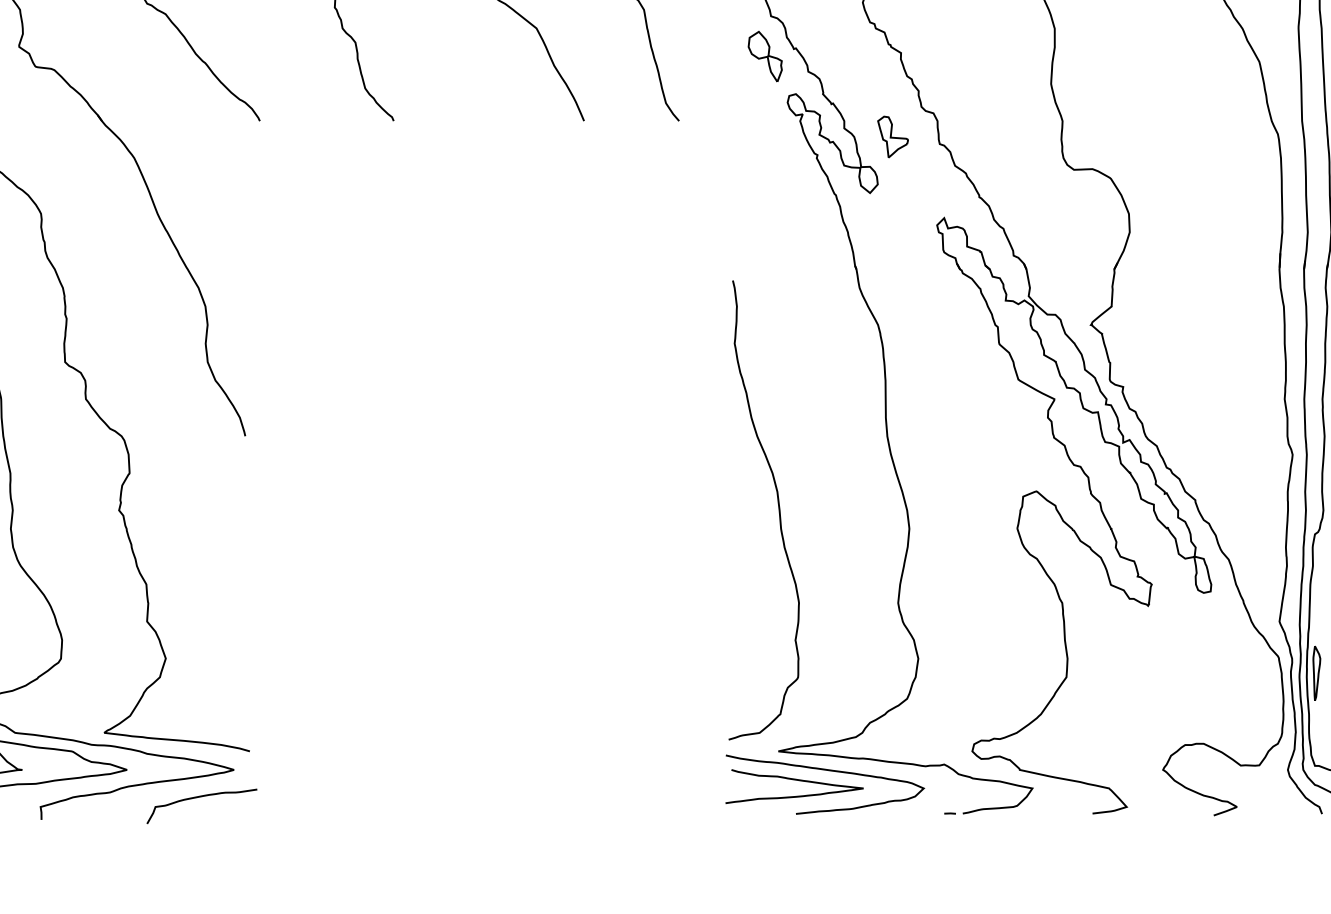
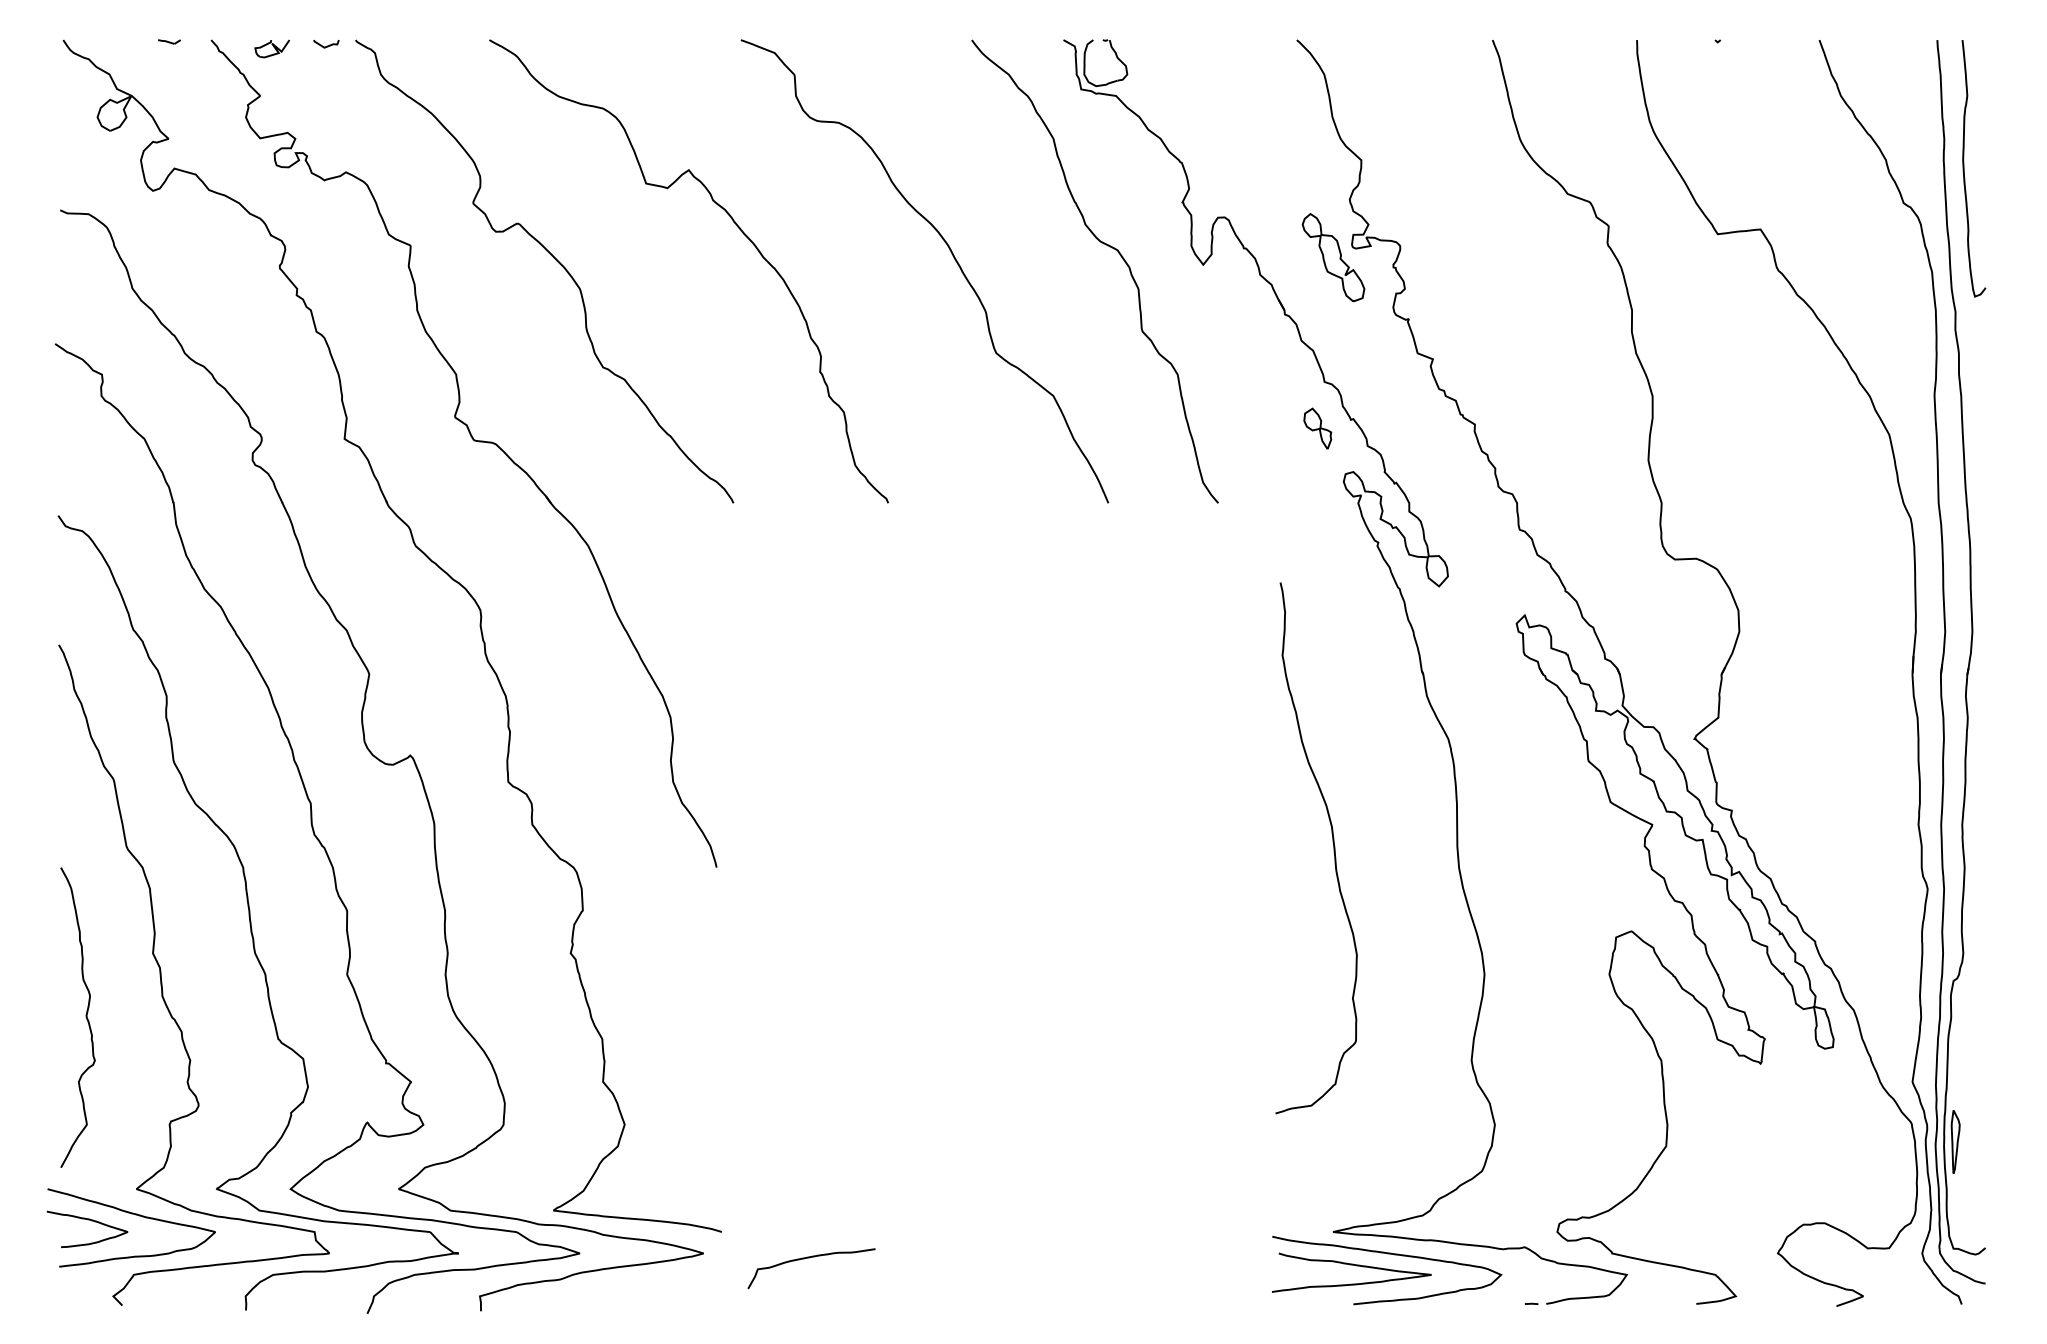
part: (764, 56) -> (1317, 428), size x0.7
part: (892, 136) -> (1465, 521), removed
curve: (778, 510) -> (1333, 848), moved
curve: (200, 797) -> (809, 1258), moved

